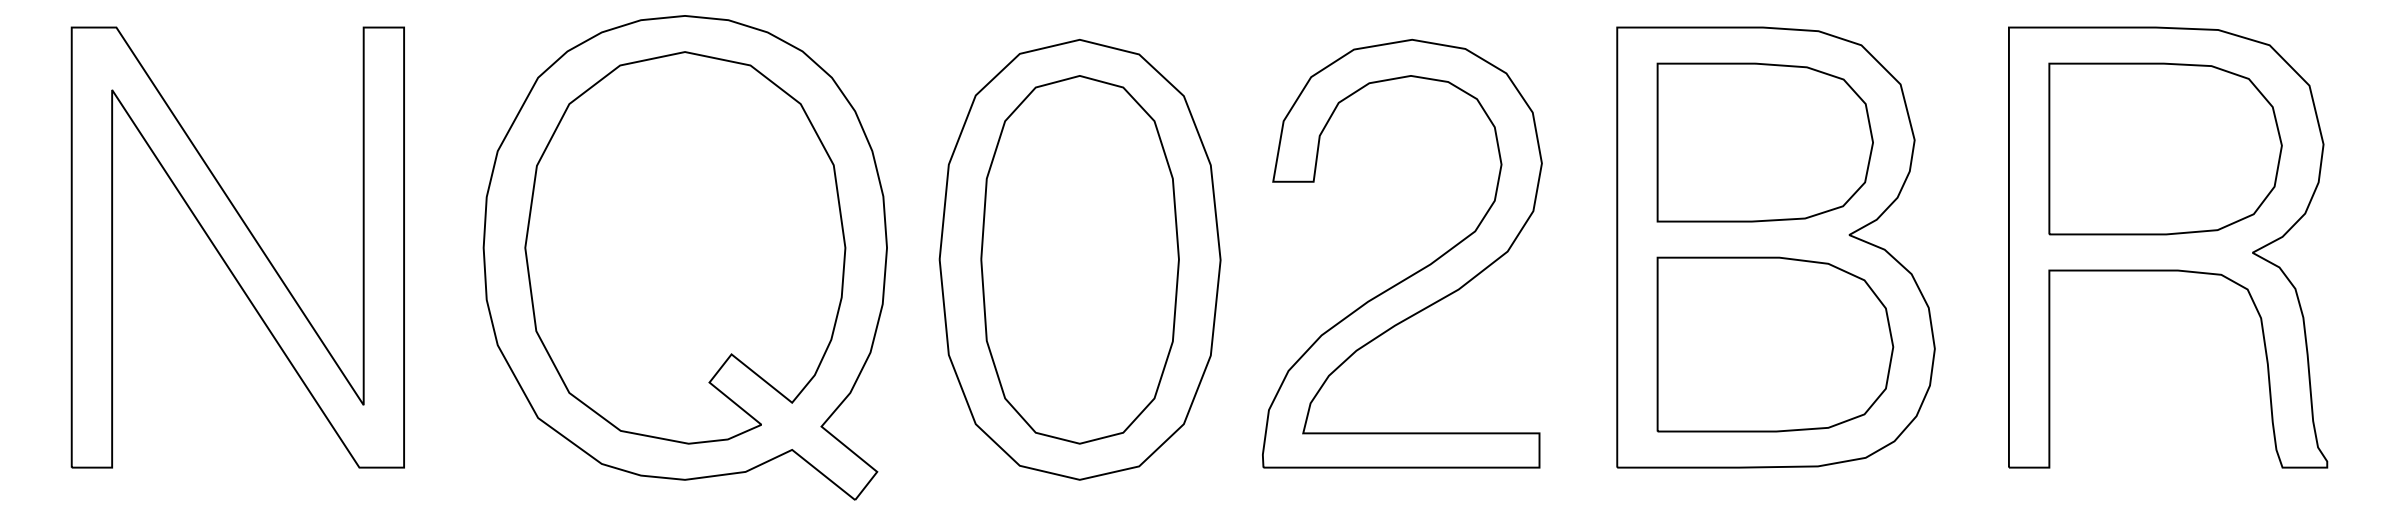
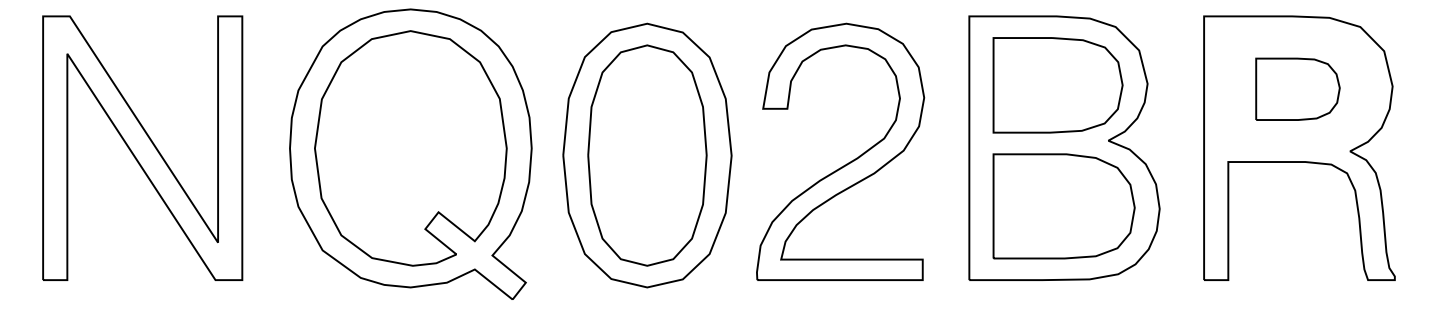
part: (2164, 149) -> (1297, 89), size x0.6

